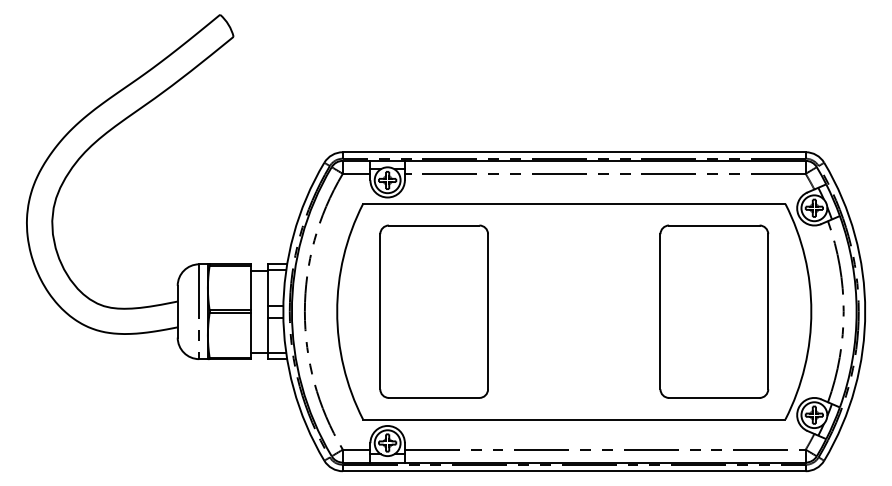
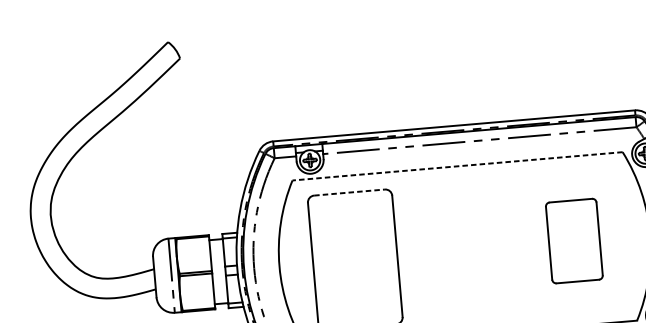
line: (573, 203) -> (456, 166), solid -> dashed
line: (434, 225) -> (349, 192), solid -> dashed
part: (714, 311) -> (574, 240), size x0.6

